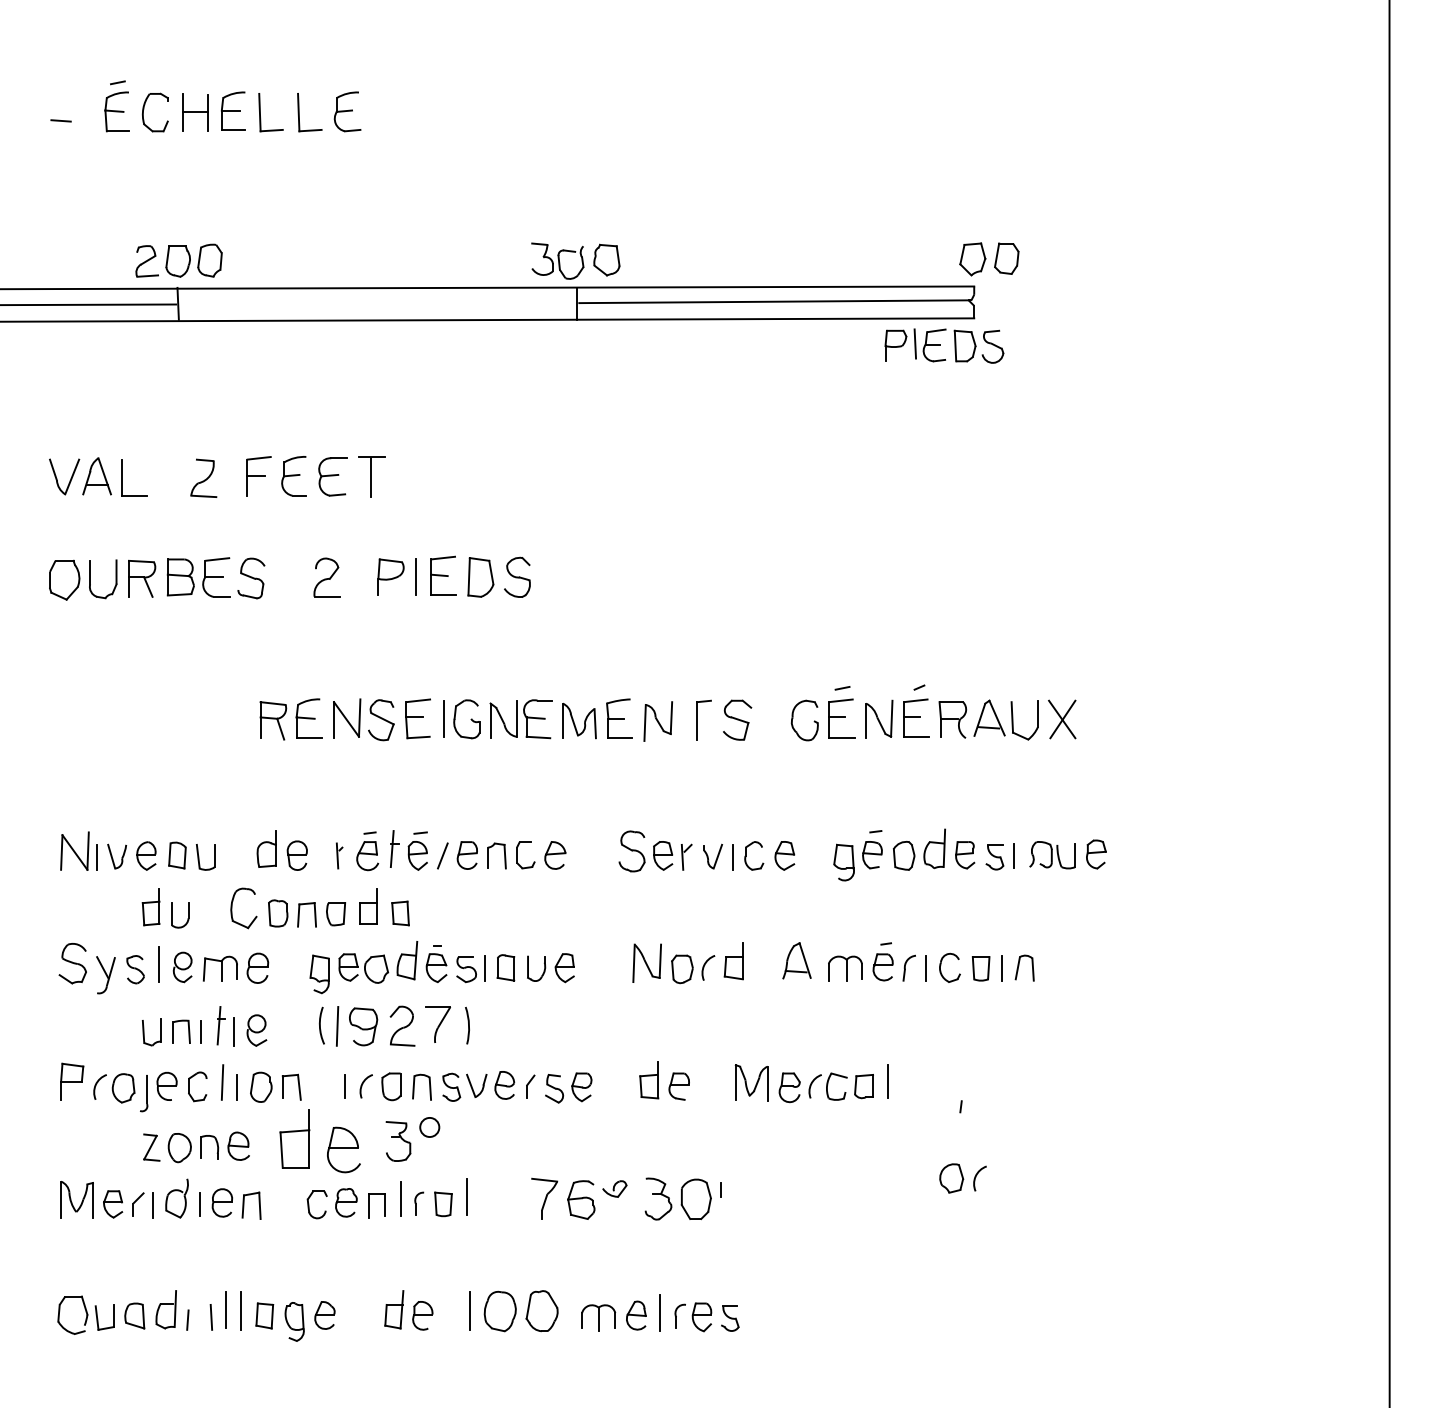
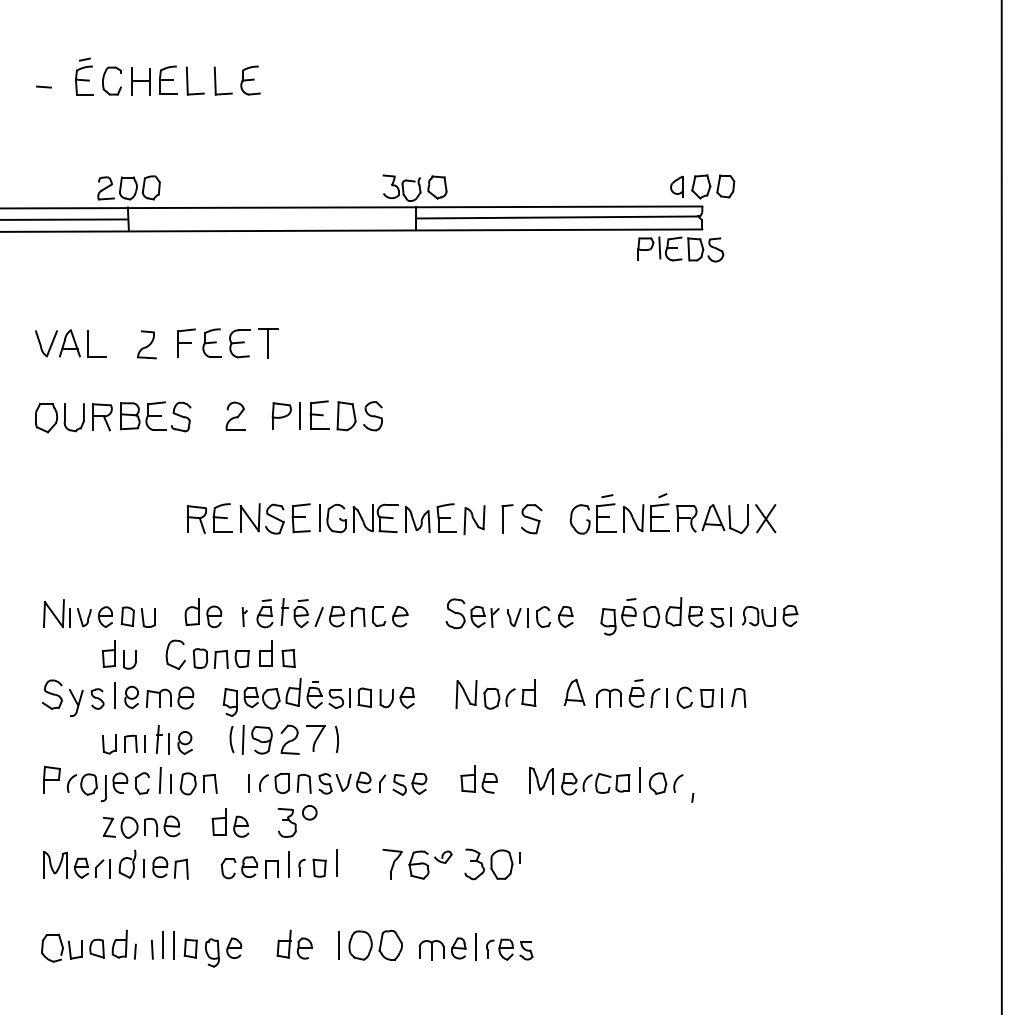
part: (938, 258) -> (676, 186), added
part: (319, 1140) -> (230, 822), size x0.62
part: (961, 1178) -> (665, 783), moved

